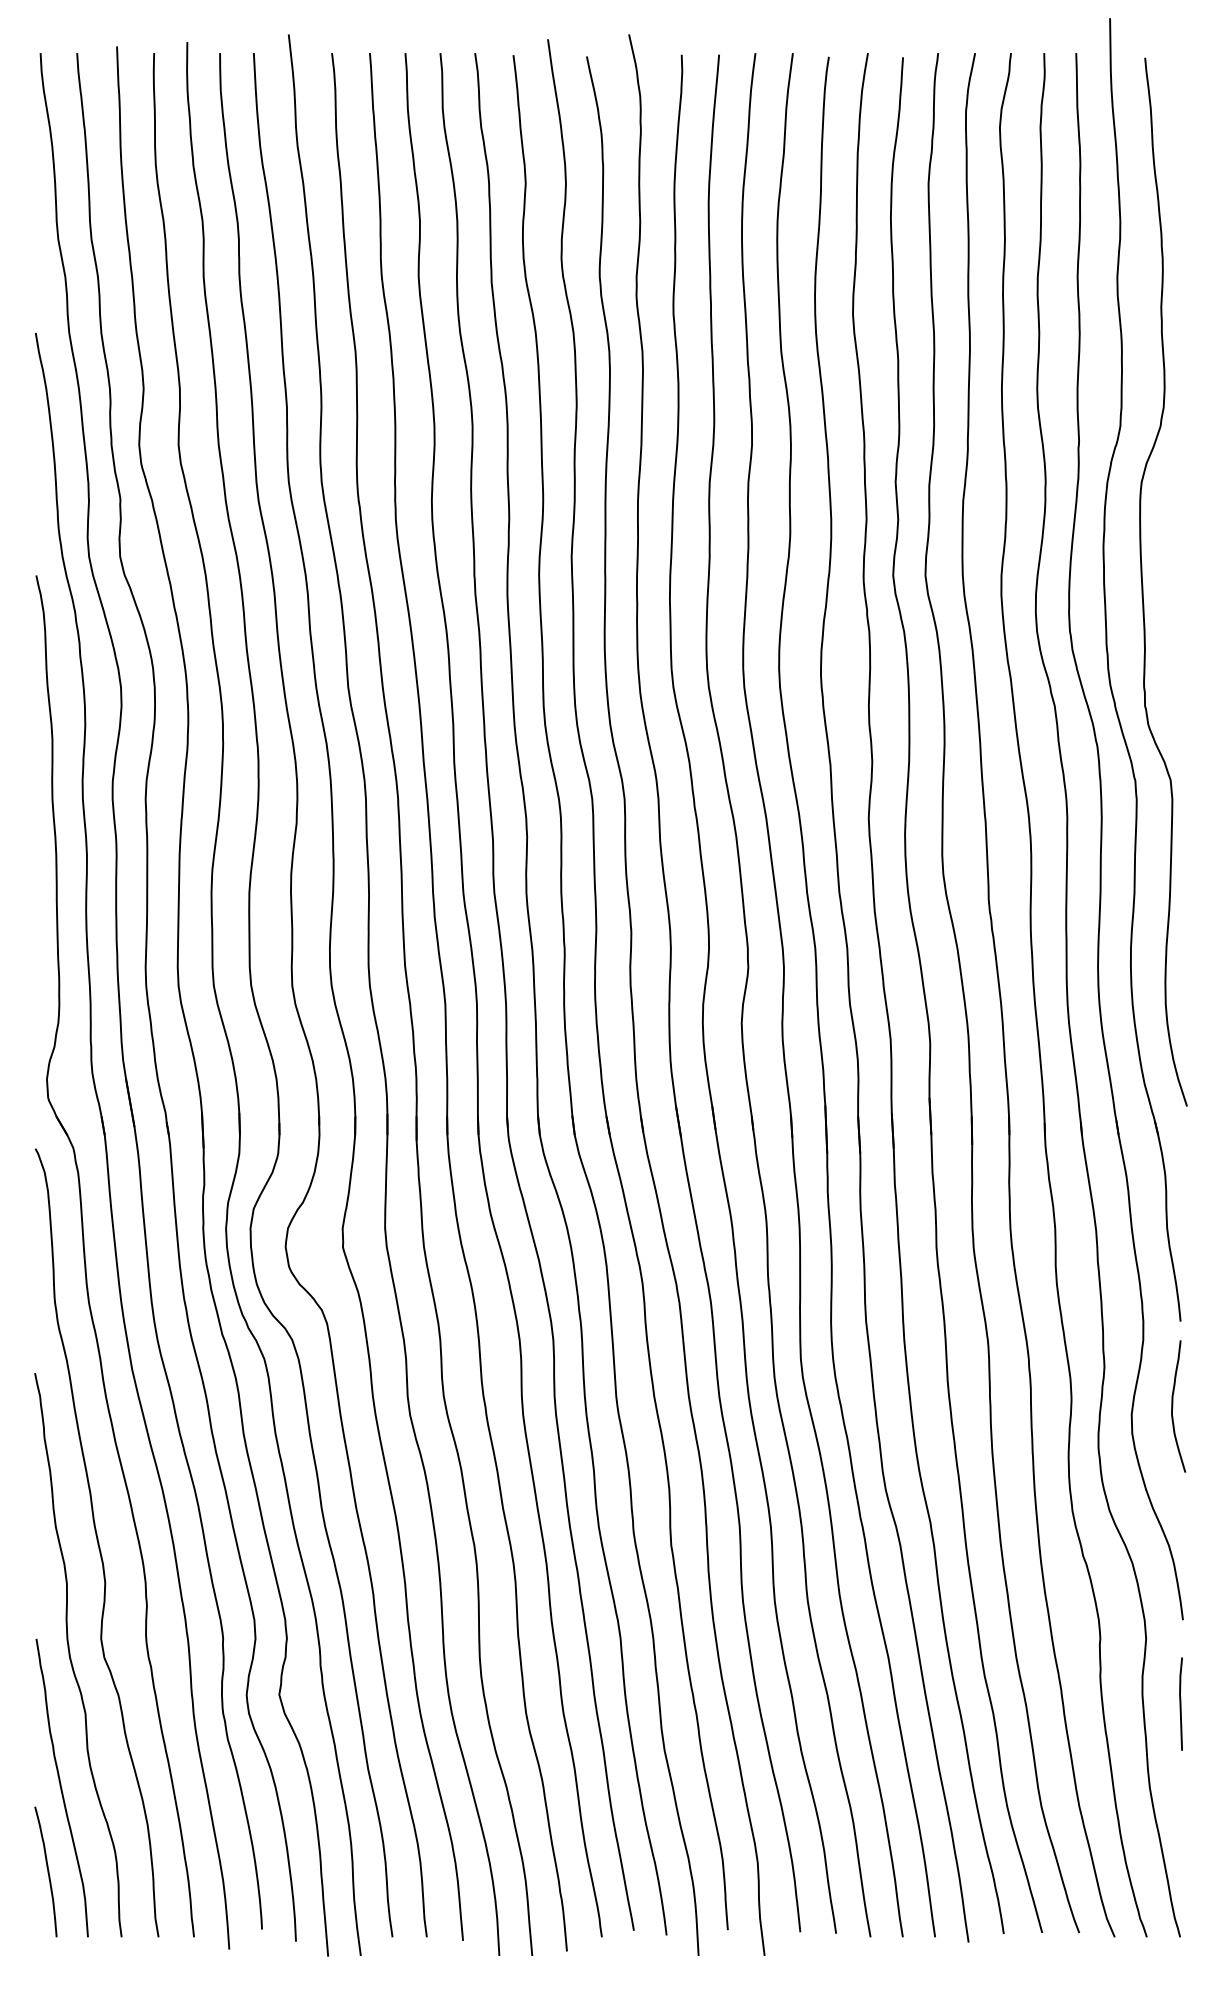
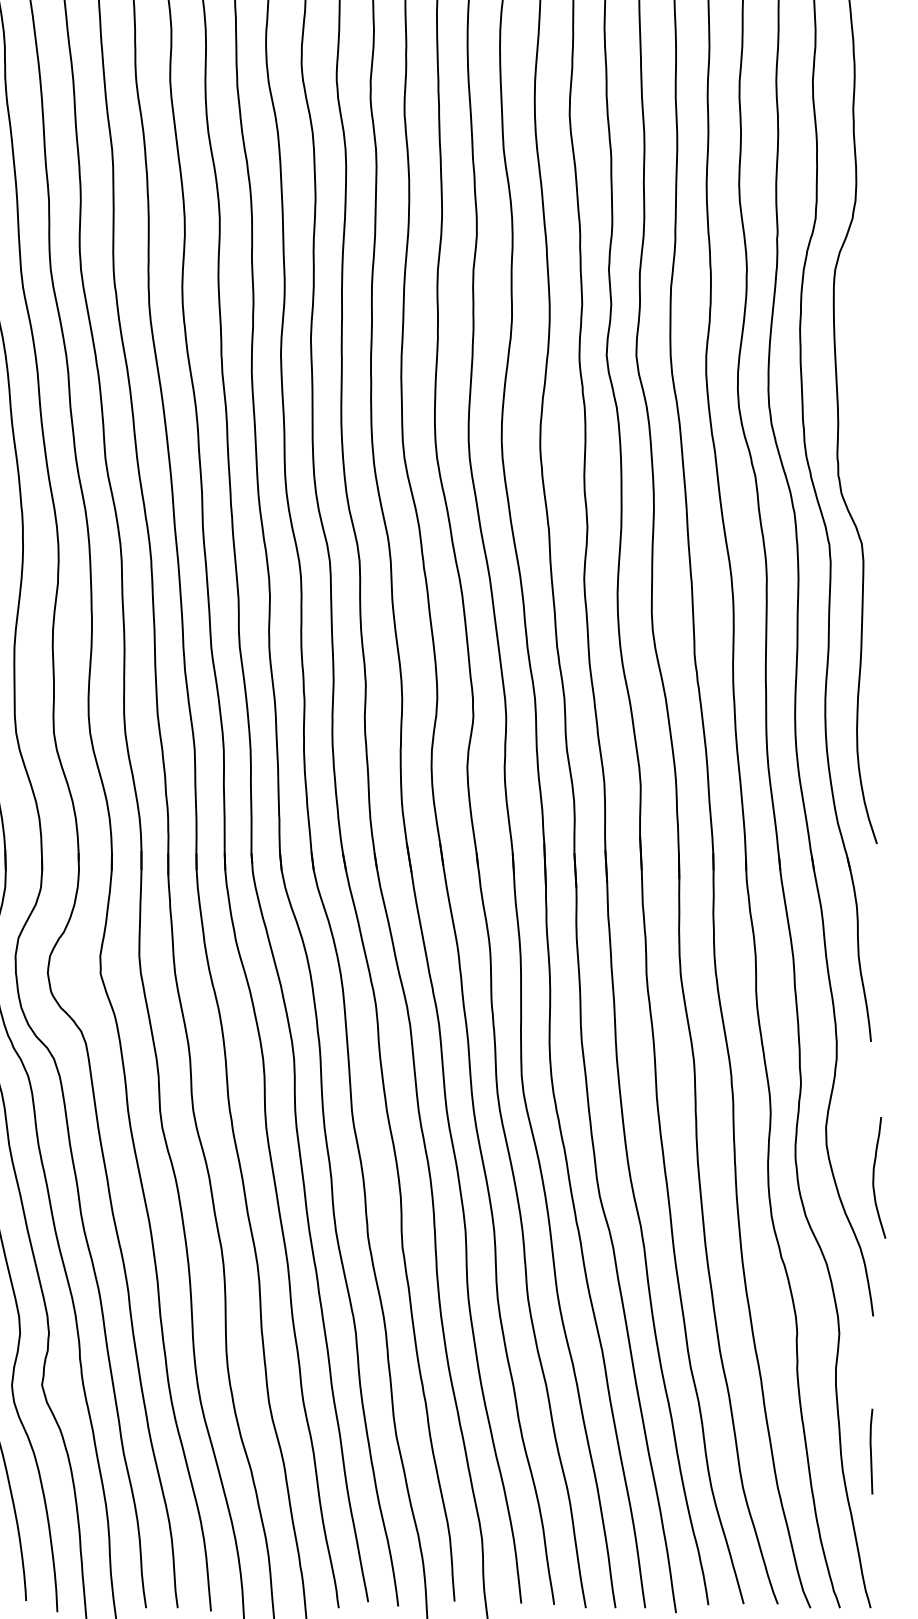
curve: (1173, 1406) -> (874, 1177), moved
line: (1180, 1703) -> (870, 1451), moved

